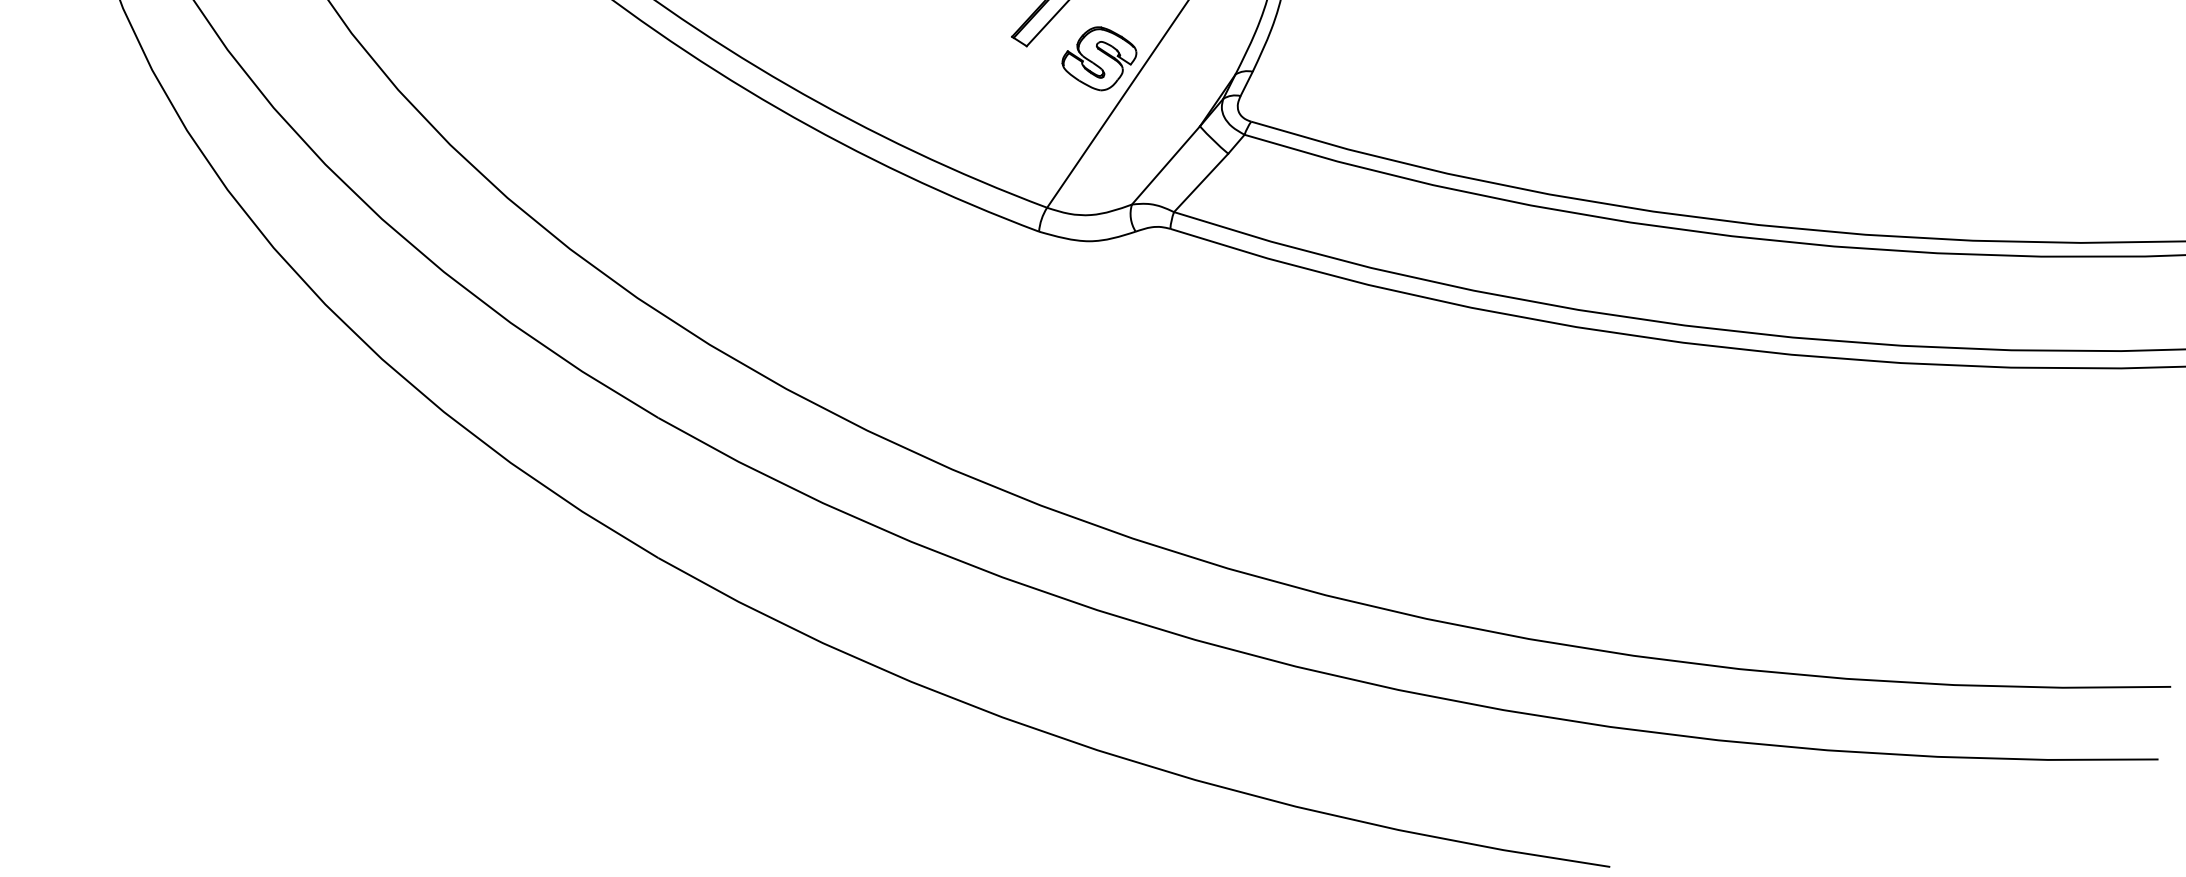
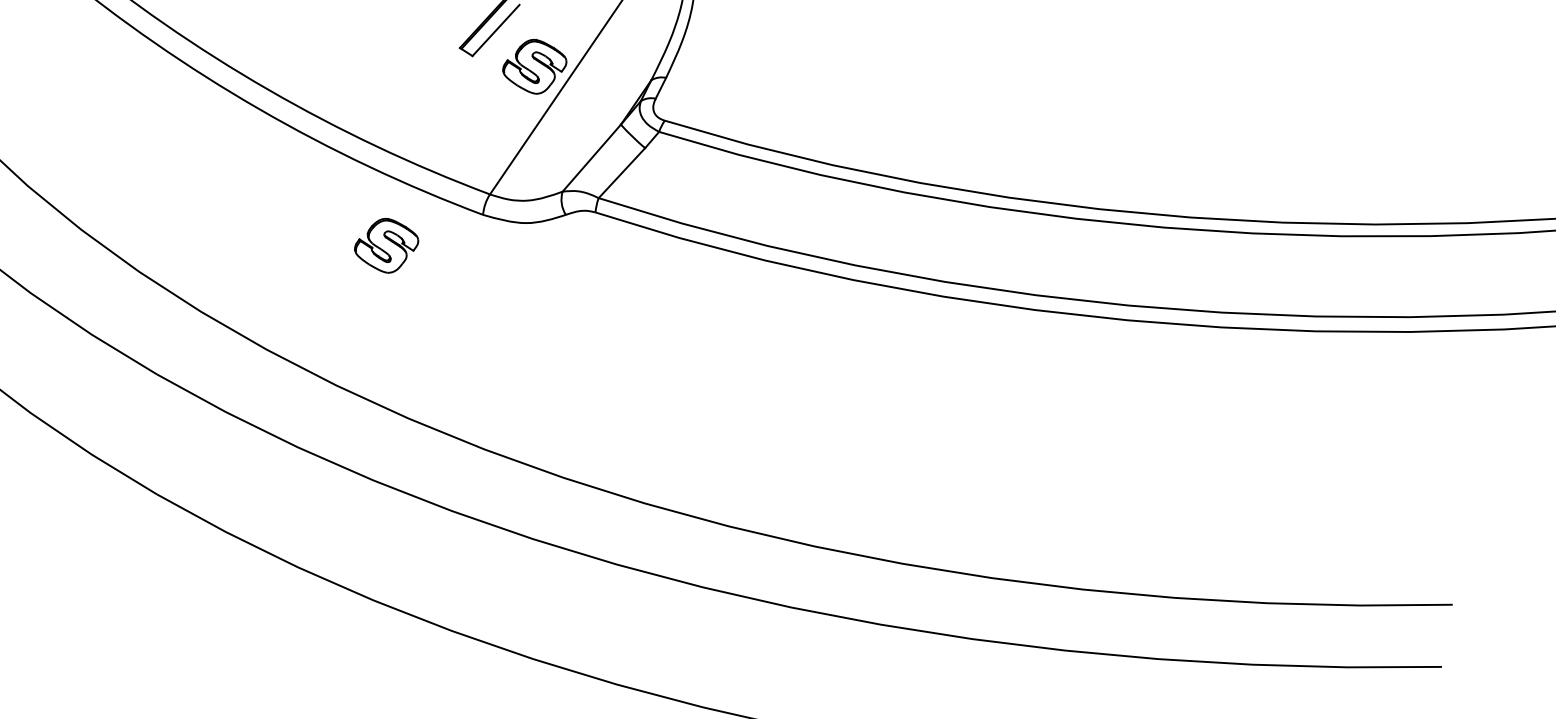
part: (926, 267) -> (386, 245), added

